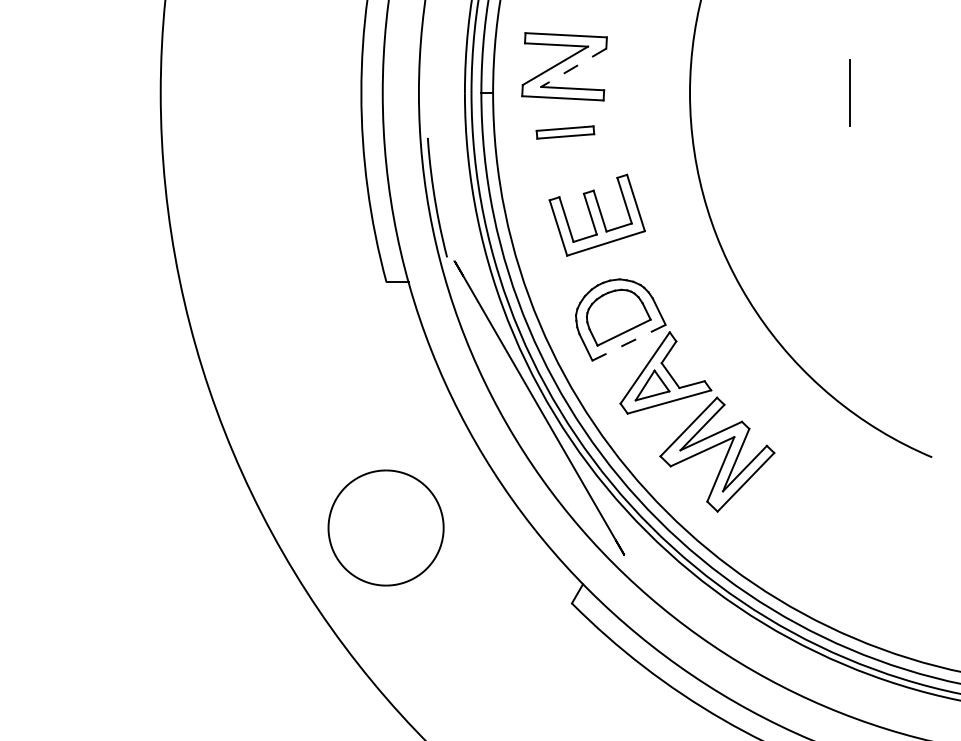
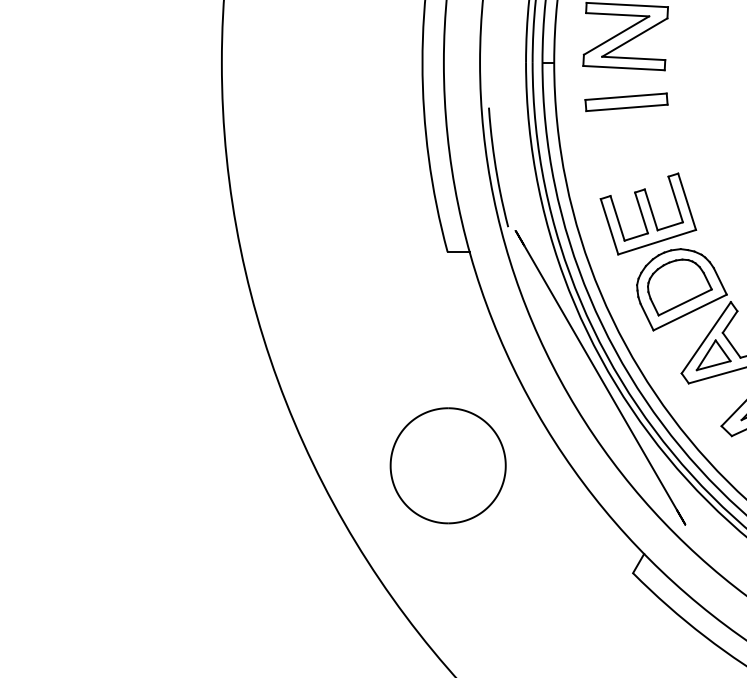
line: (573, 67) -> (634, 37), dashed -> solid
part: (565, 132) -> (626, 102), size x1.43
part: (596, 214) -> (647, 213), moved
line: (629, 342) -> (690, 312), dashed -> solid
part: (385, 527) -> (447, 465), moved

